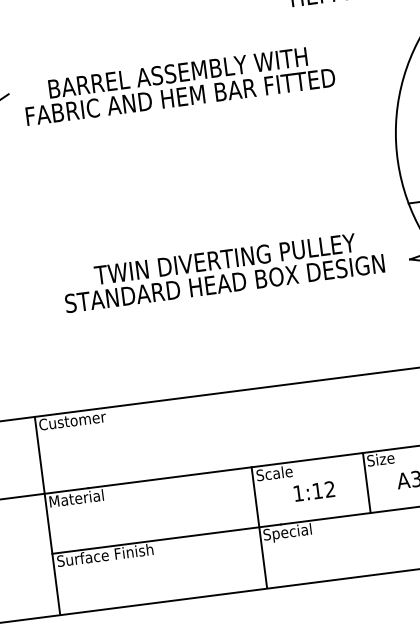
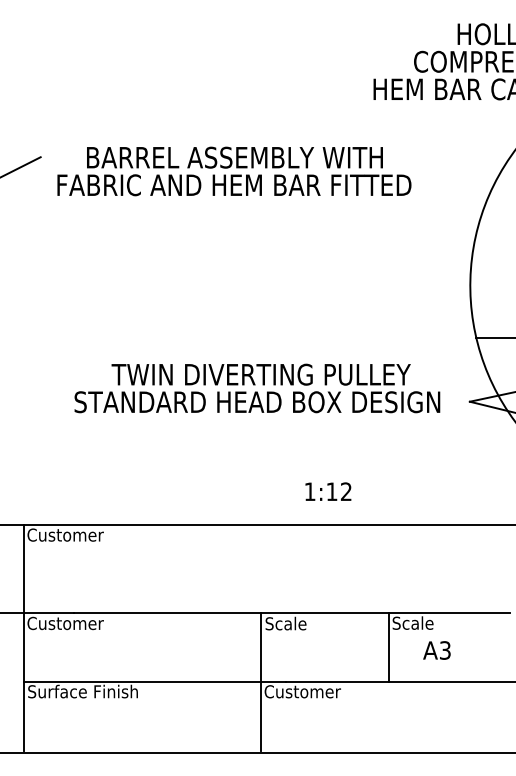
text: (389, 457) -> (417, 622), Size -> Scale
text: (314, 491) -> (328, 491), moved
text: (82, 497) -> (65, 623), Material -> Customer
text: (296, 531) -> (302, 692), Special -> Customer

